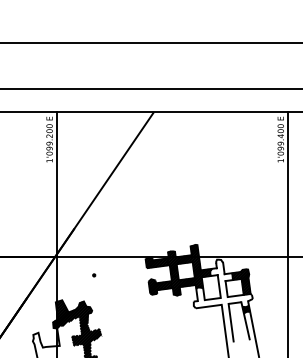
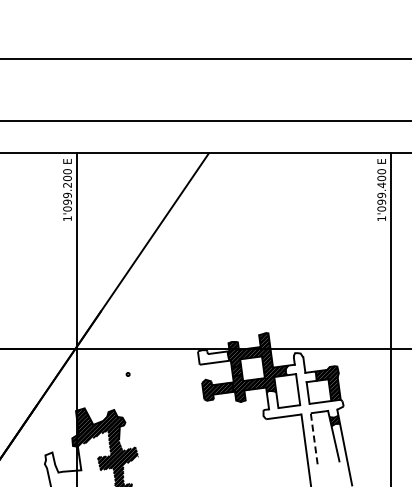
hatch: (157, 262) -> (213, 357), removed
line: (231, 322) -> (314, 438), solid -> dashed

